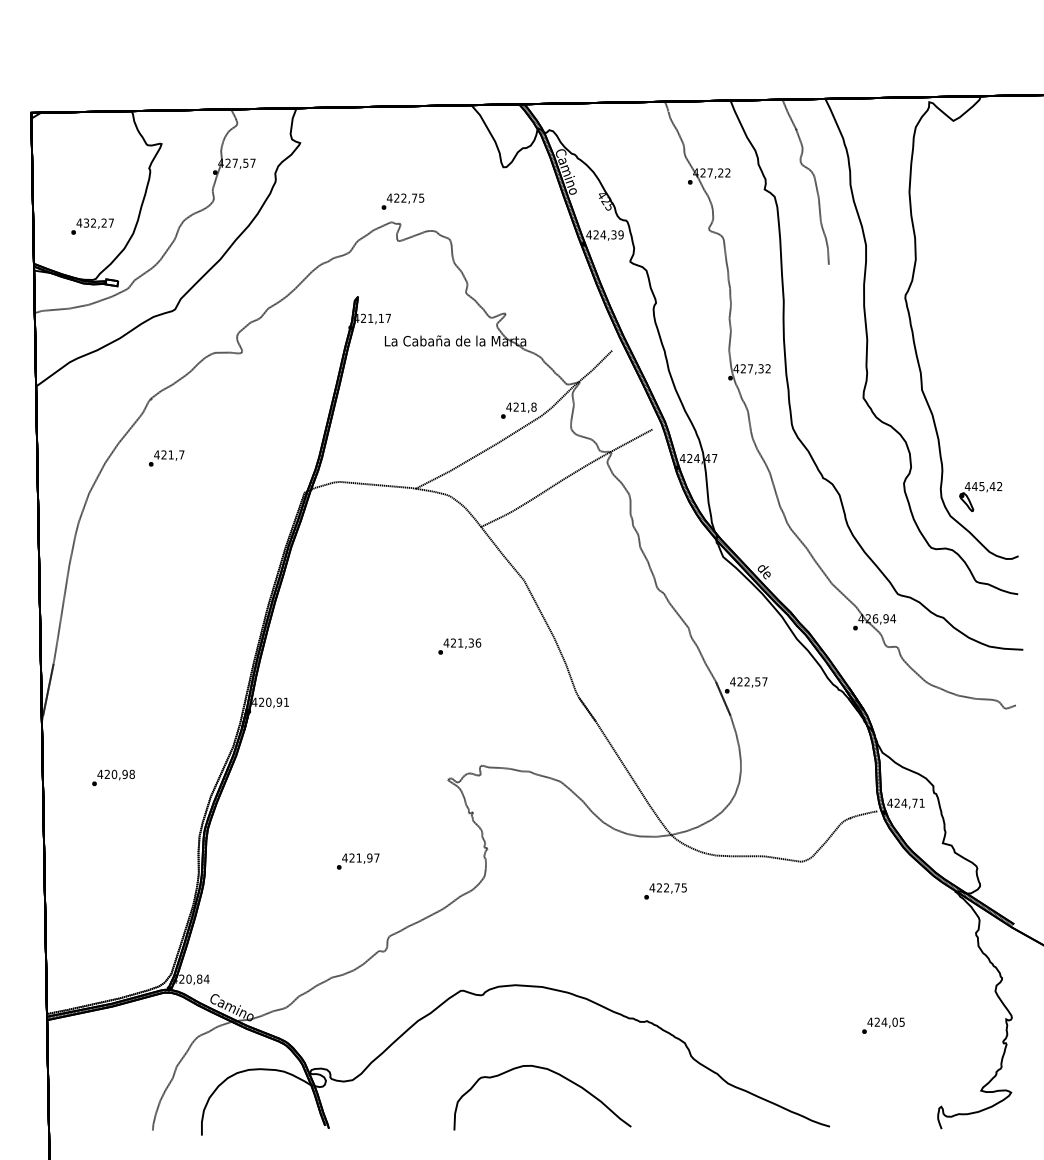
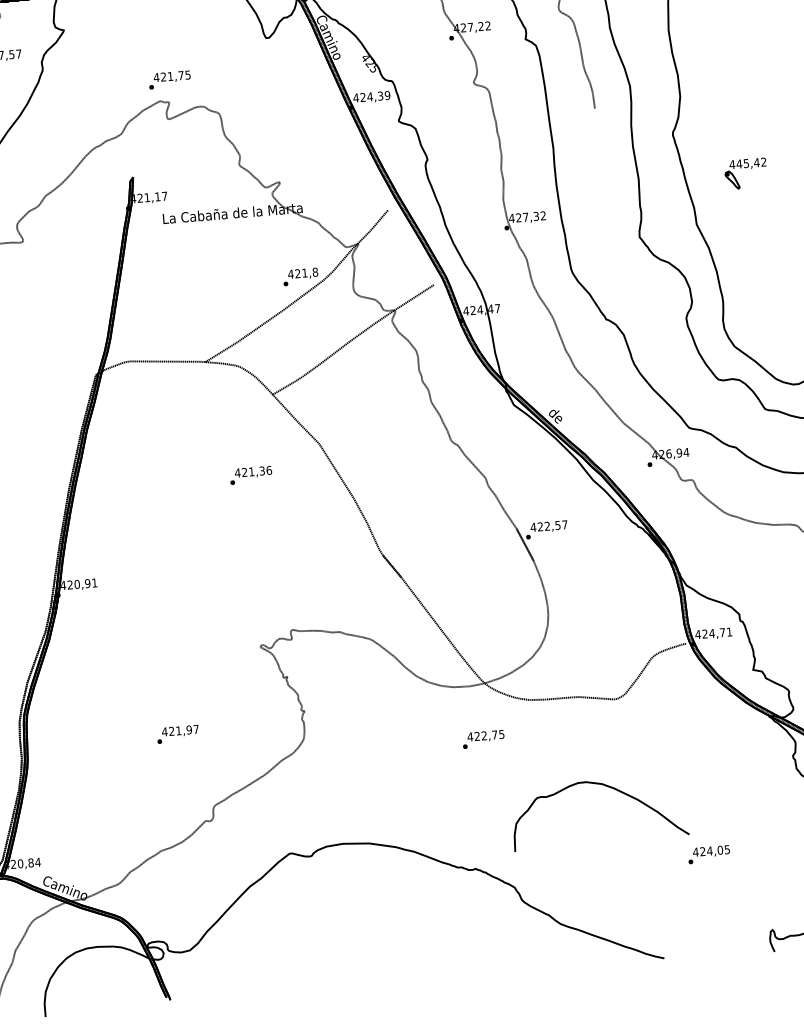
text: (403, 197) -> (170, 75), 422,75 -> 421,75
part: (980, 496) -> (745, 173), moved
text: (459, 646) -> (250, 475), moved
curve: (554, 1073) -> (609, 787), moved

